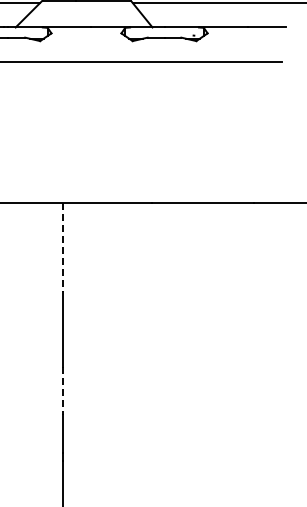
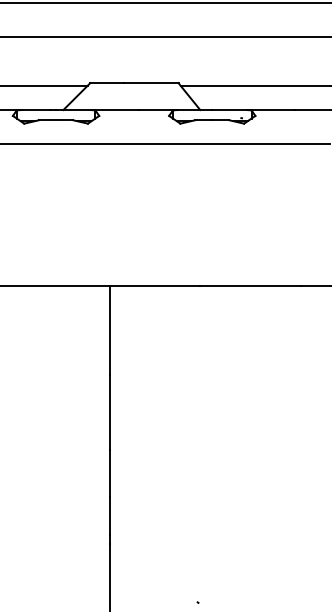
line: (62, 247) -> (110, 330), dashed -> solid
line: (62, 390) -> (110, 473), dashed -> solid

